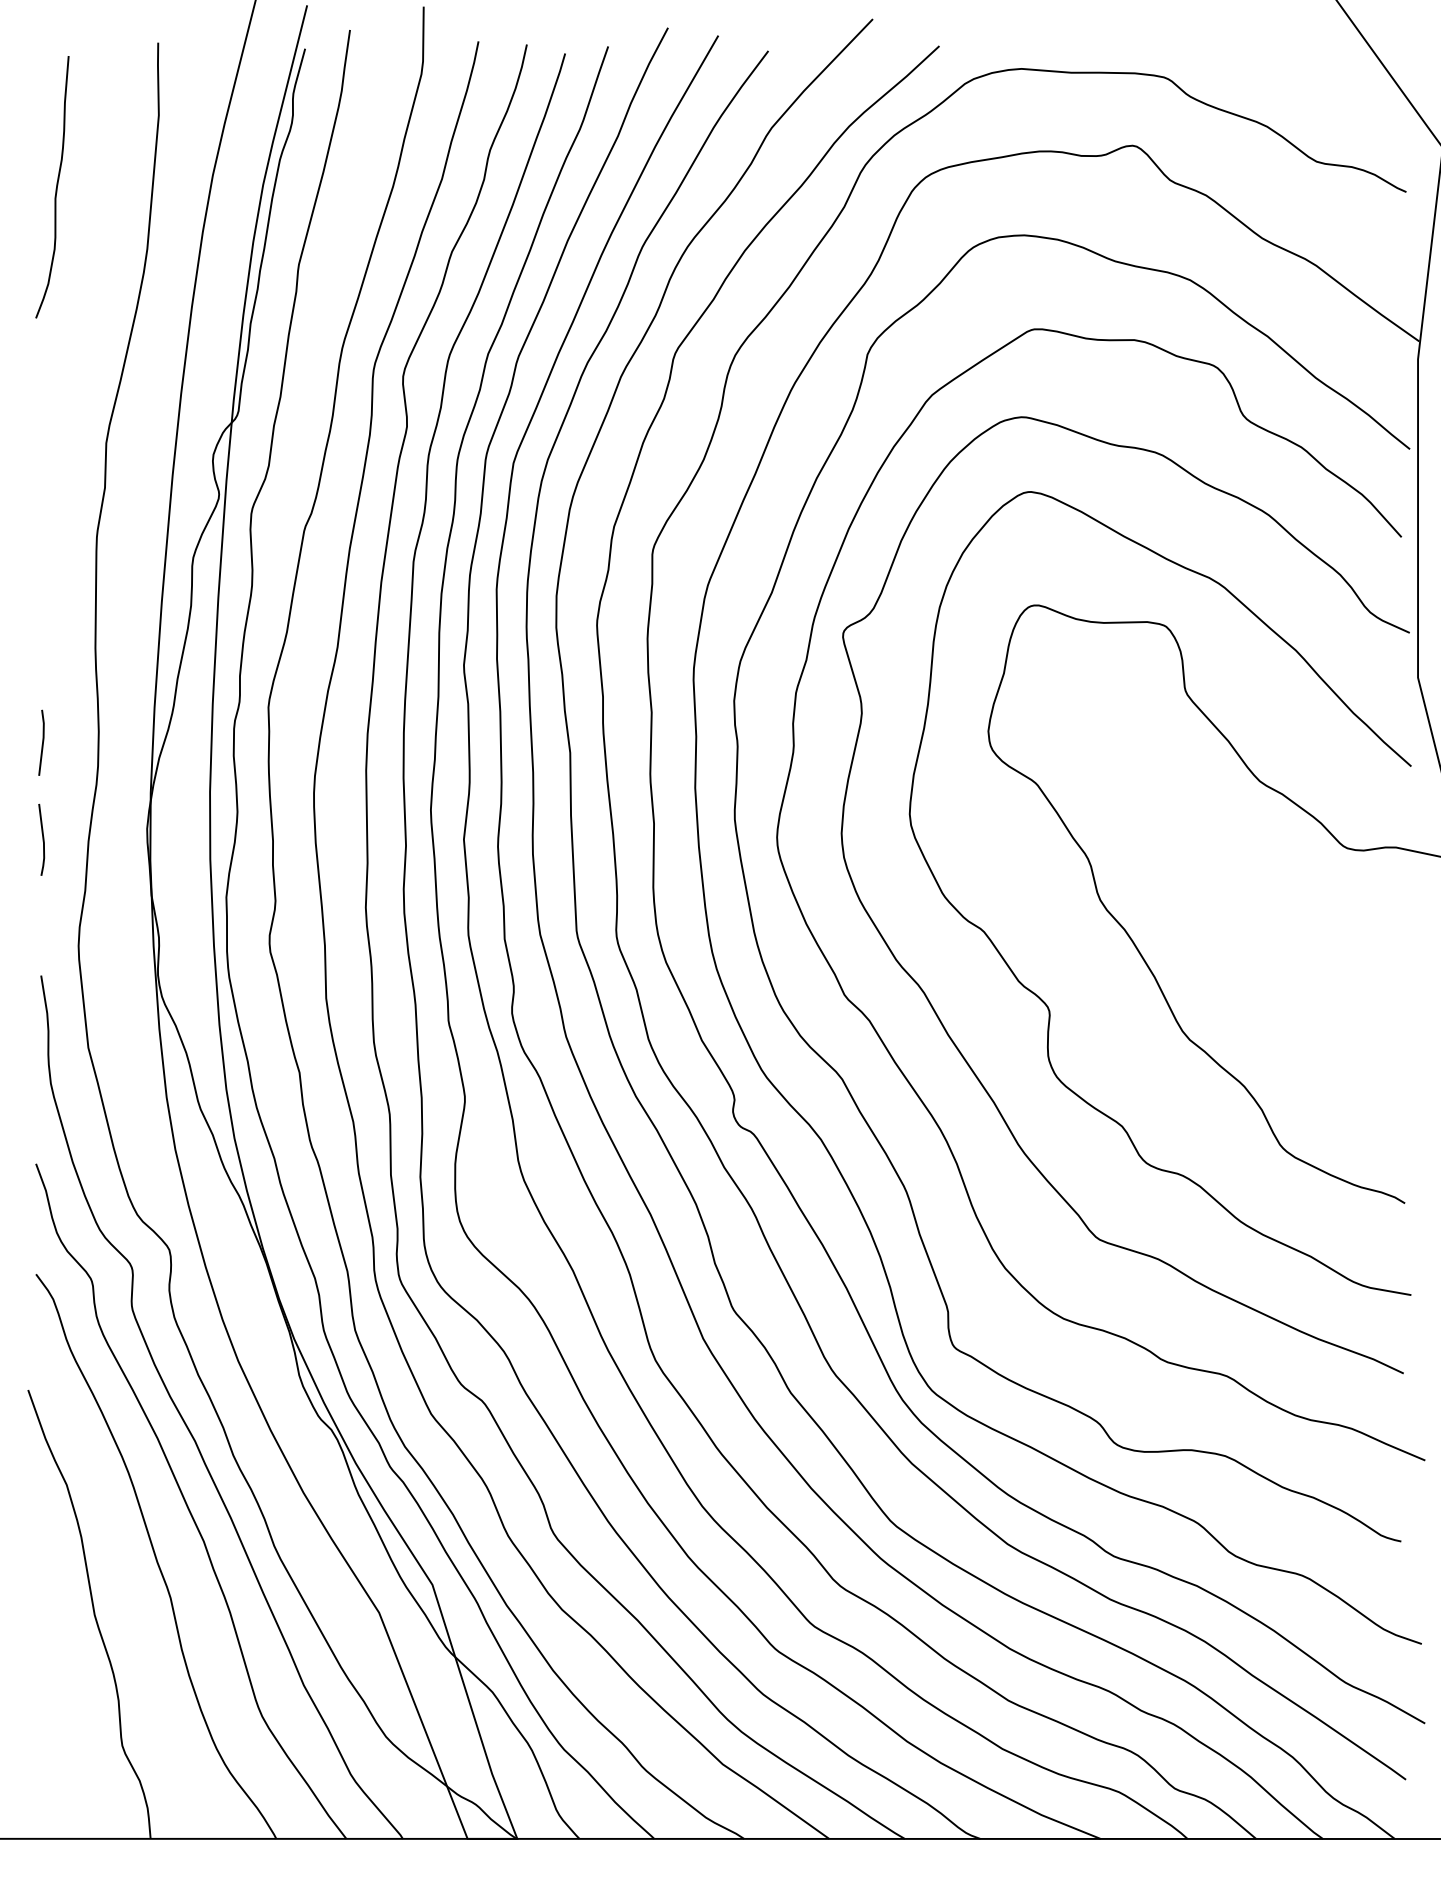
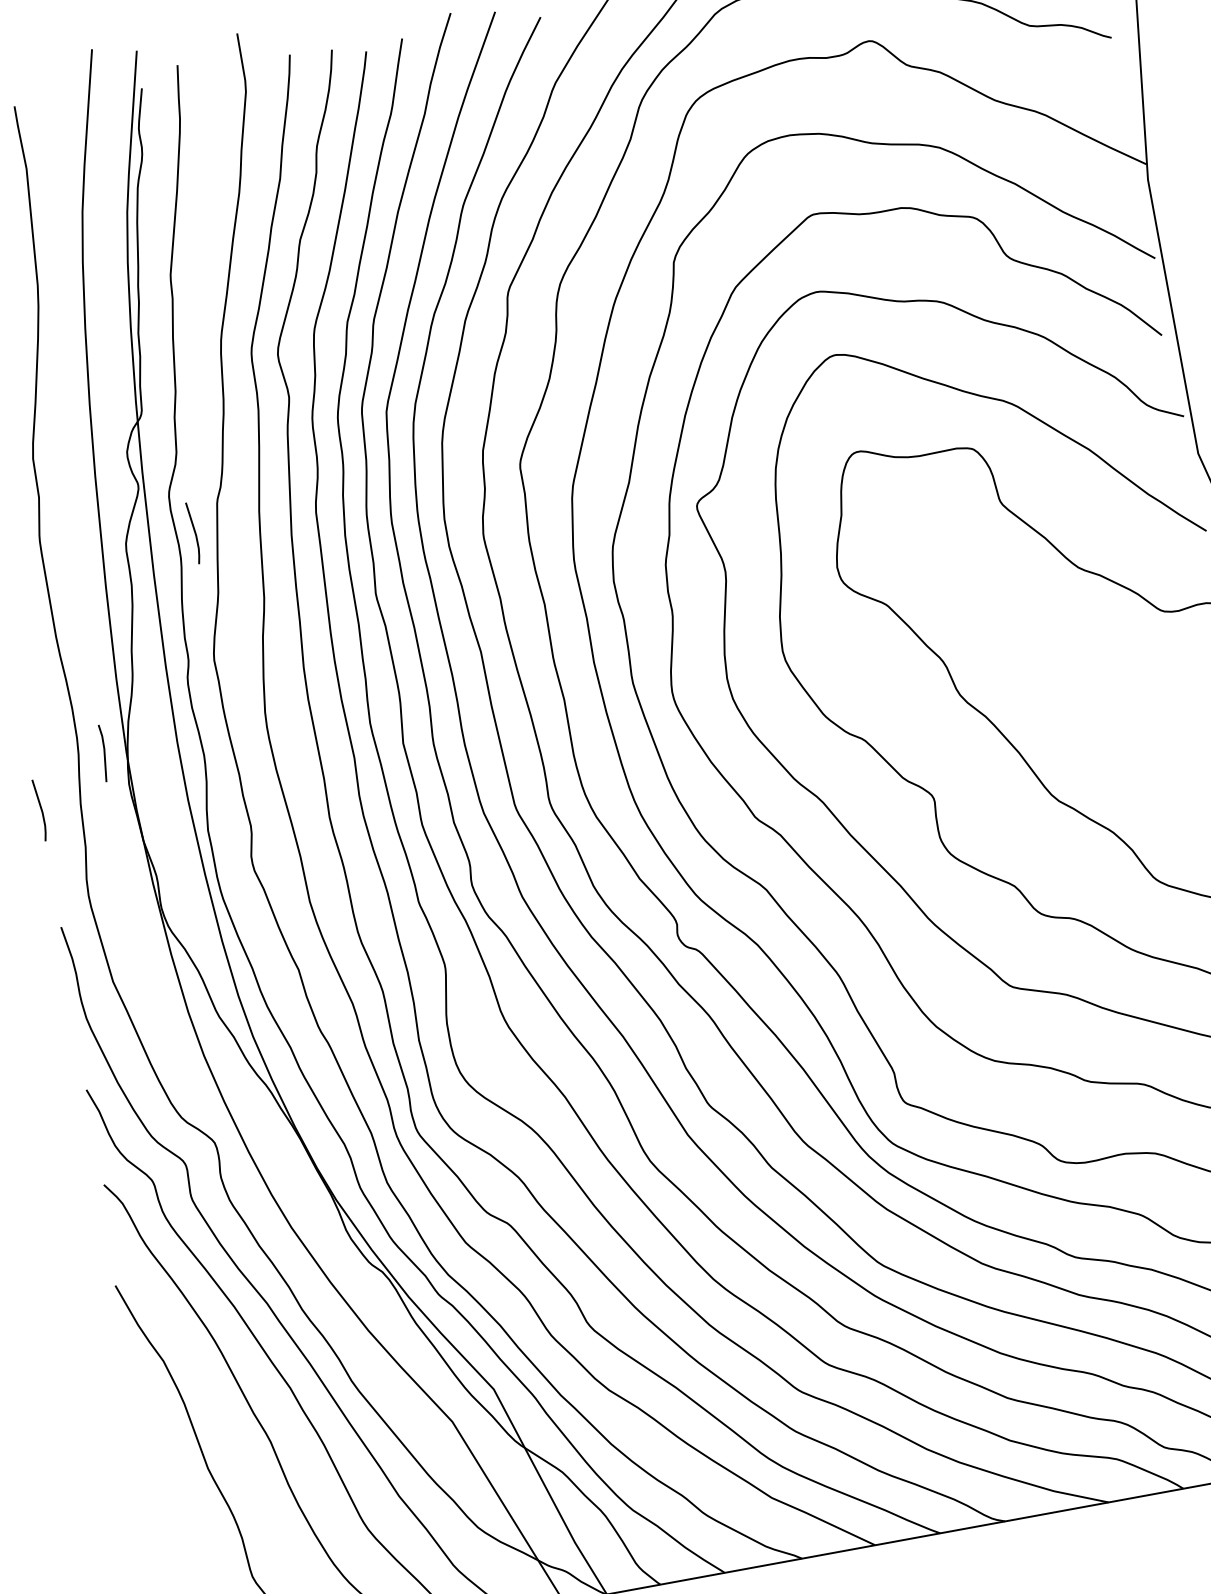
line: (272, 559) -> (194, 532), added
line: (42, 742) -> (104, 752), moved

